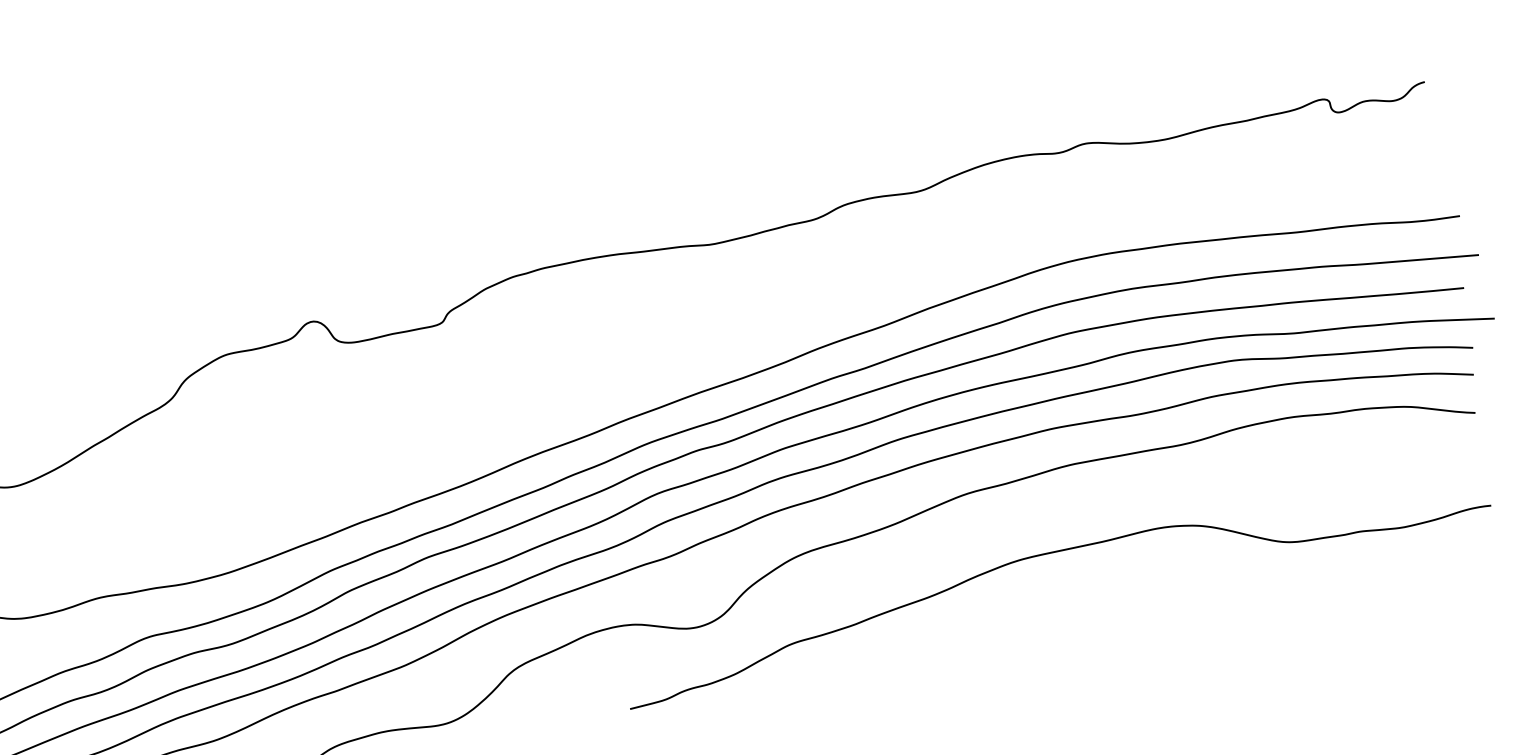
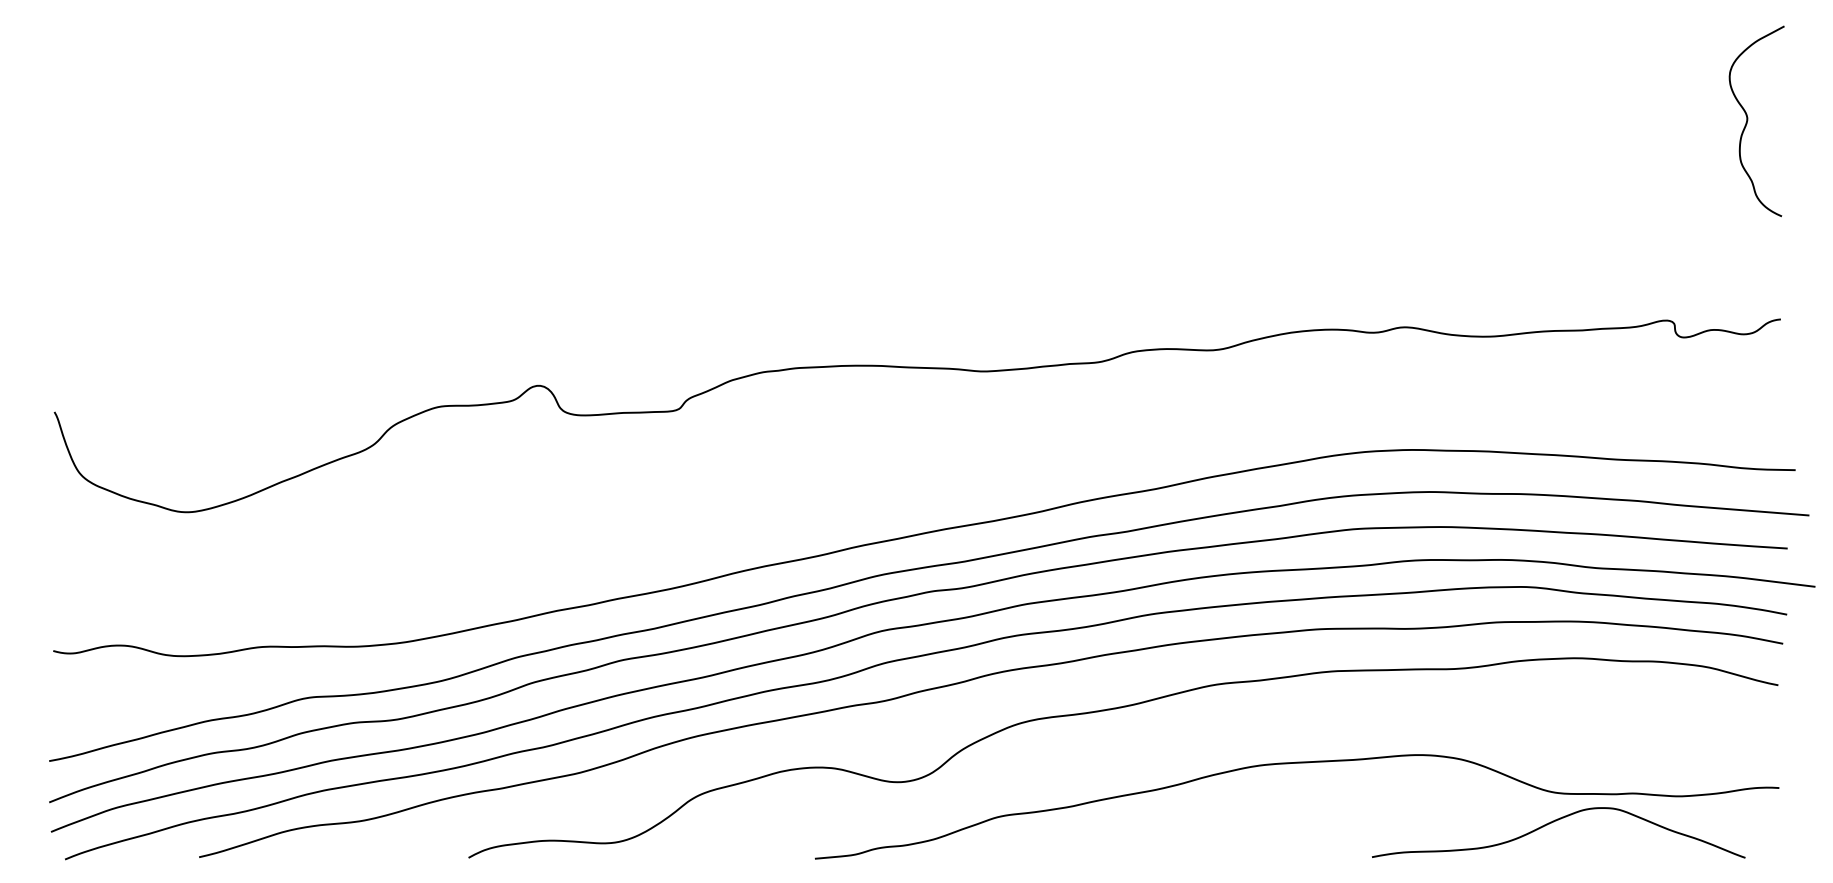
curve: (1294, 568) -> (1556, 821), added

